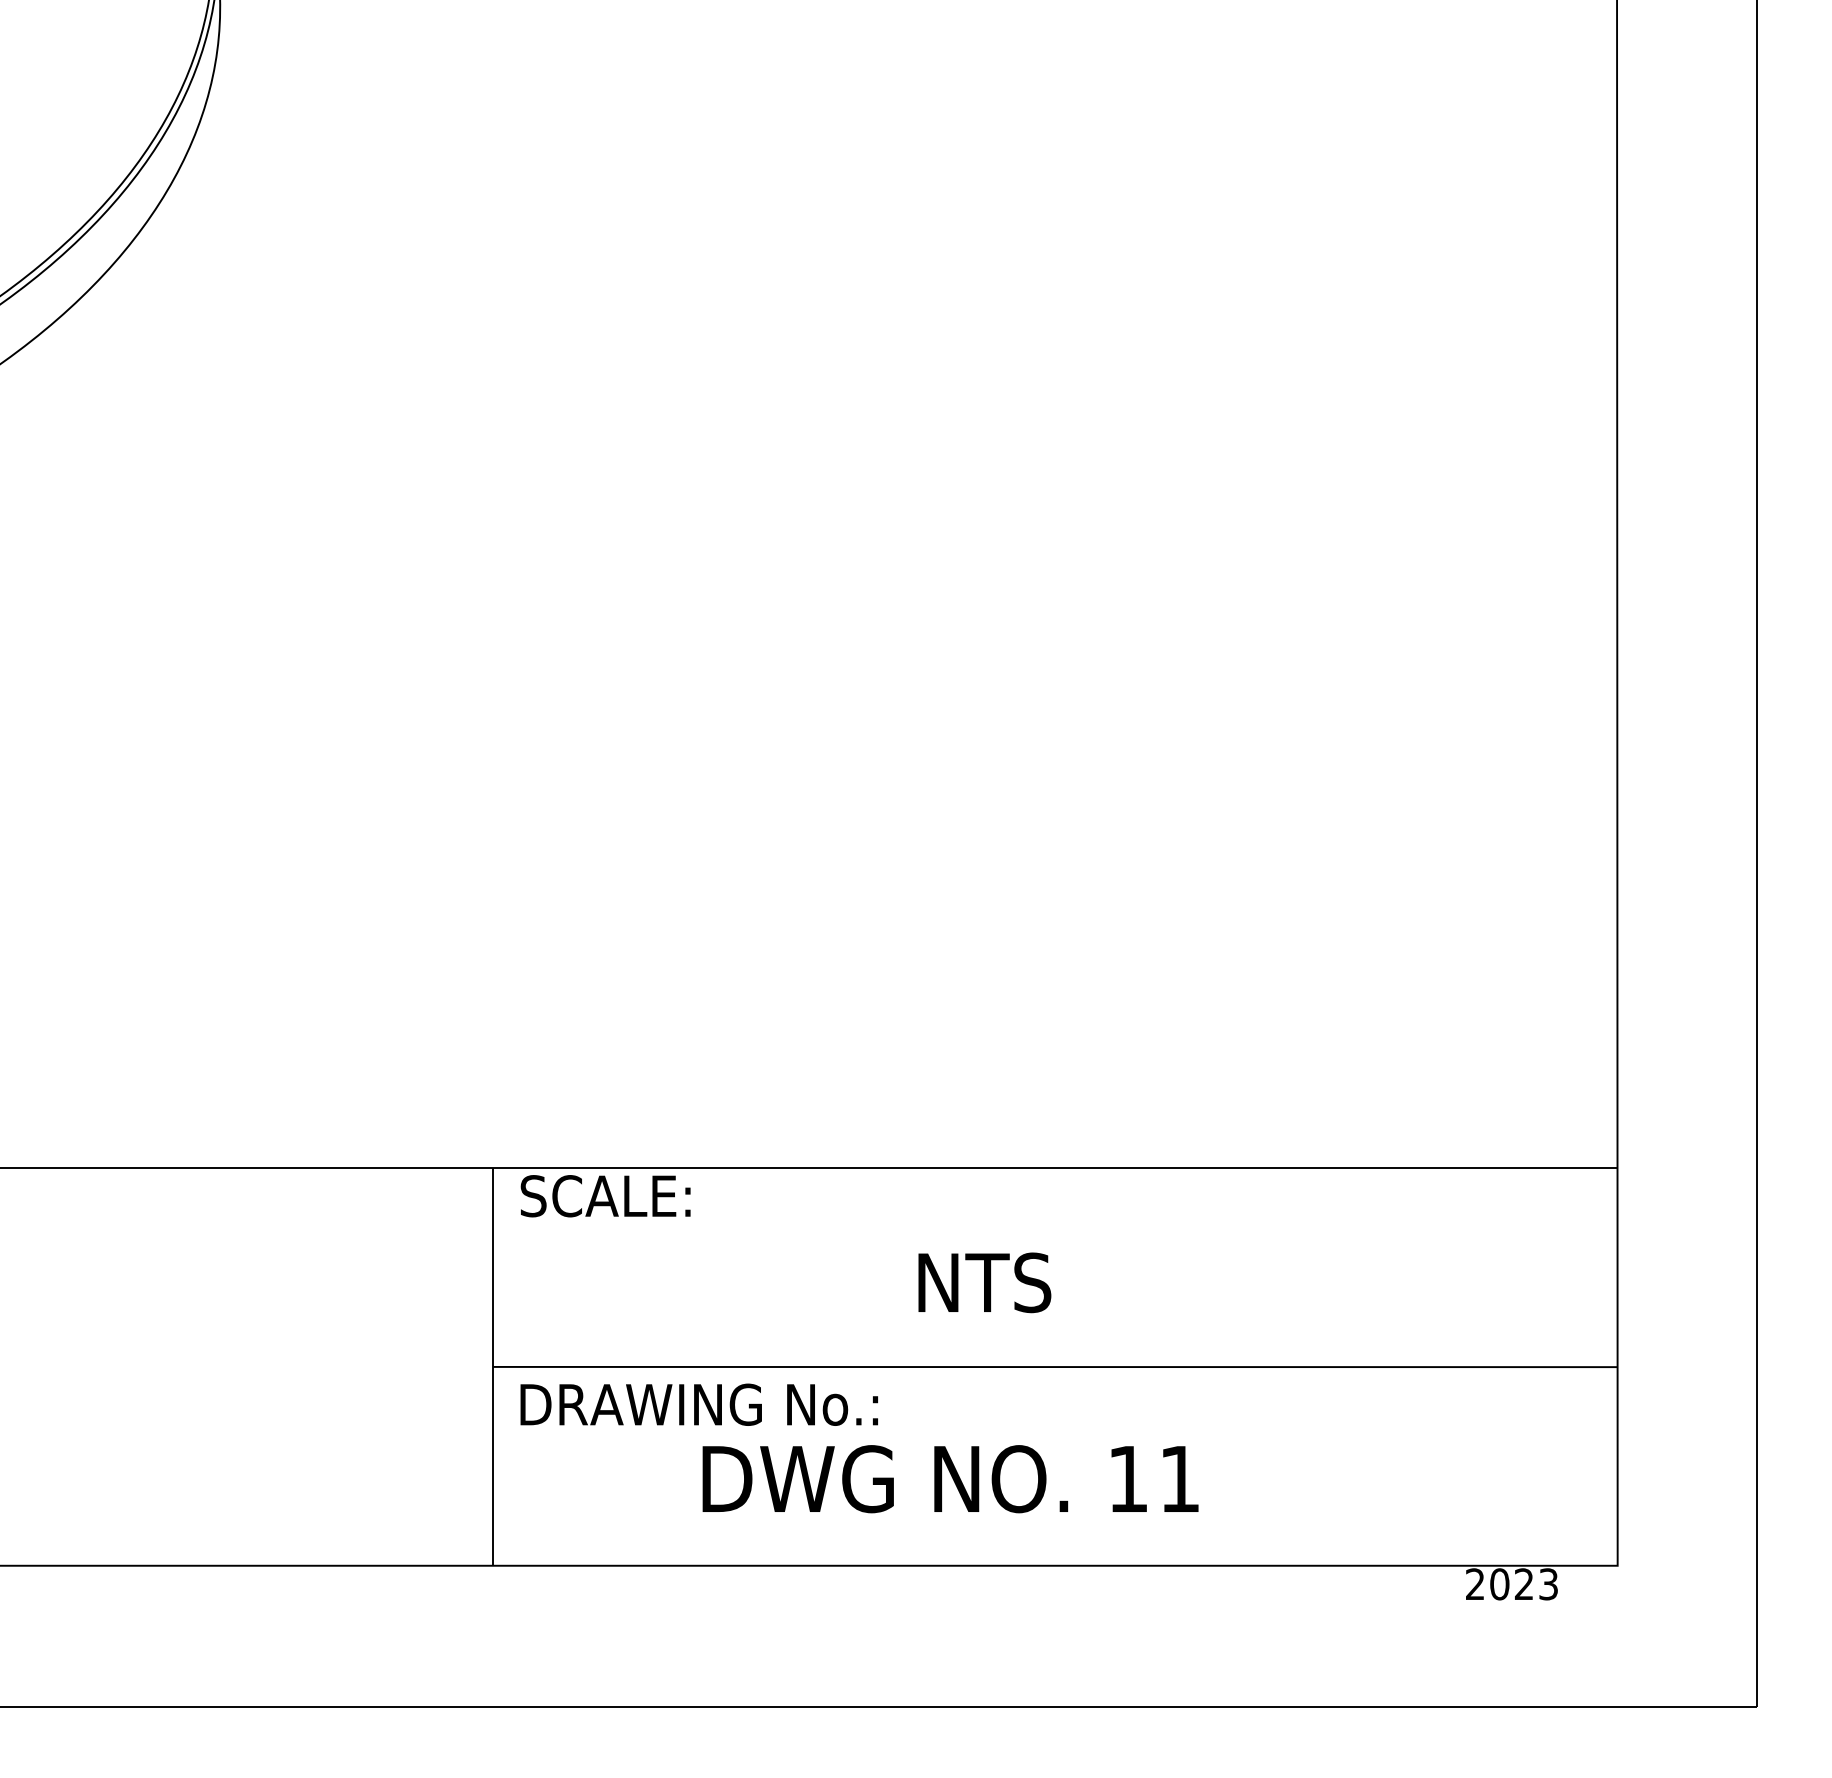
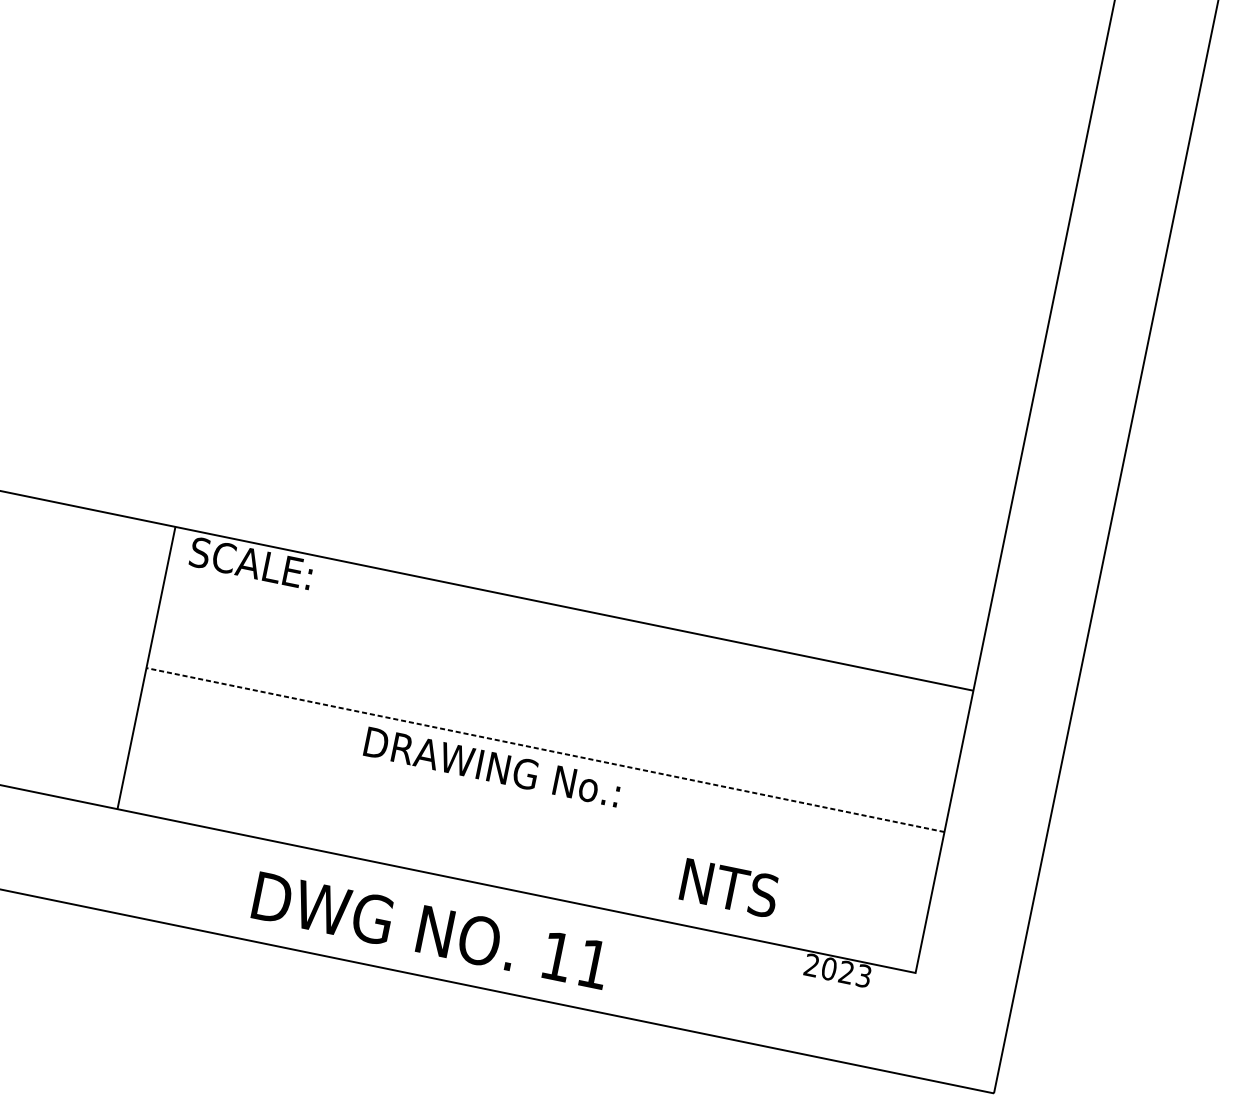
text: (984, 1282) -> (729, 888), moved
line: (1054, 1367) -> (544, 750), solid -> dashed
text: (698, 1404) -> (491, 766), moved
text: (950, 1479) -> (430, 930), moved

